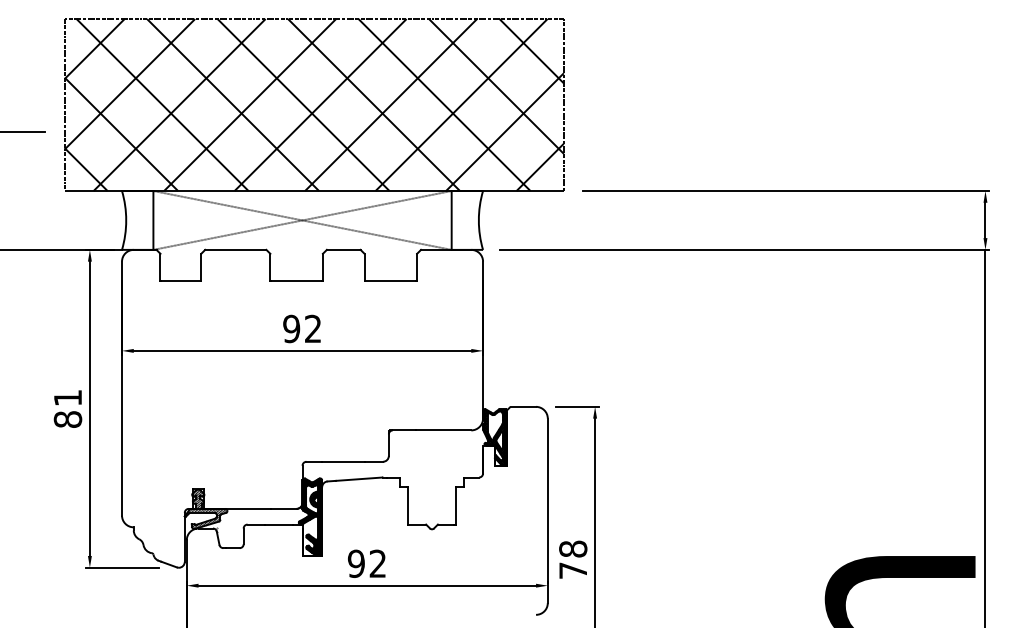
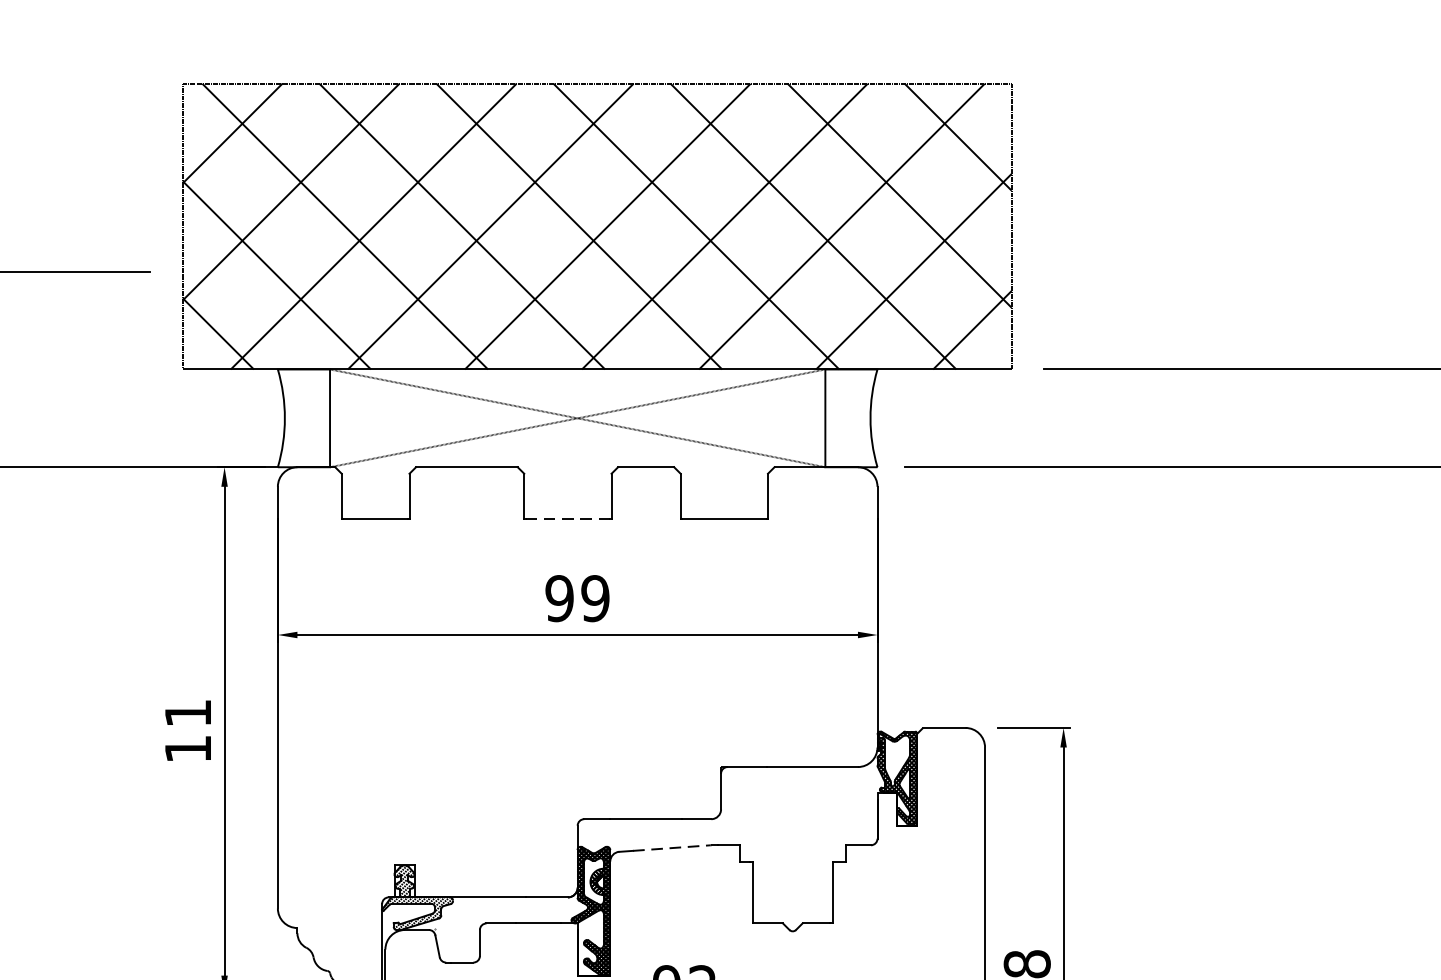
line: (297, 281) -> (569, 519), solid -> dashed
text: (312, 329) -> (594, 599), 92 -> 99
text: (67, 419) -> (187, 748), 81 -> 11
line: (359, 479) -> (672, 848), solid -> dashed

